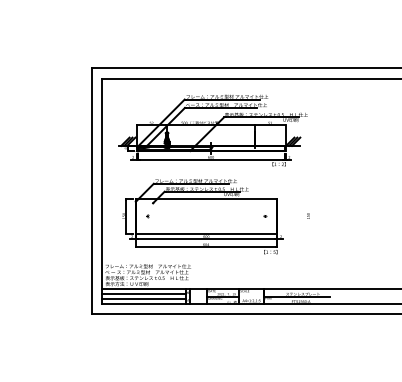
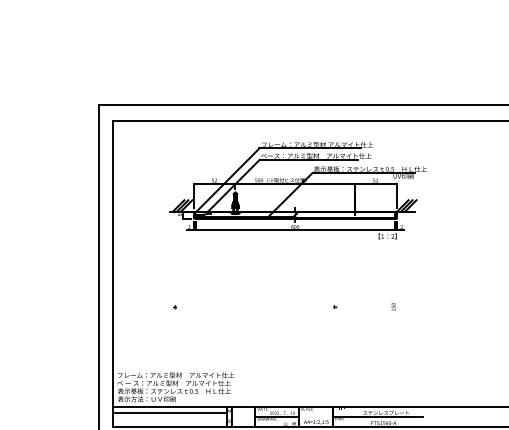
part: (212, 130) -> (297, 190), moved
part: (202, 216) -> (249, 307), removed
line: (143, 299) -> (169, 420), removed

